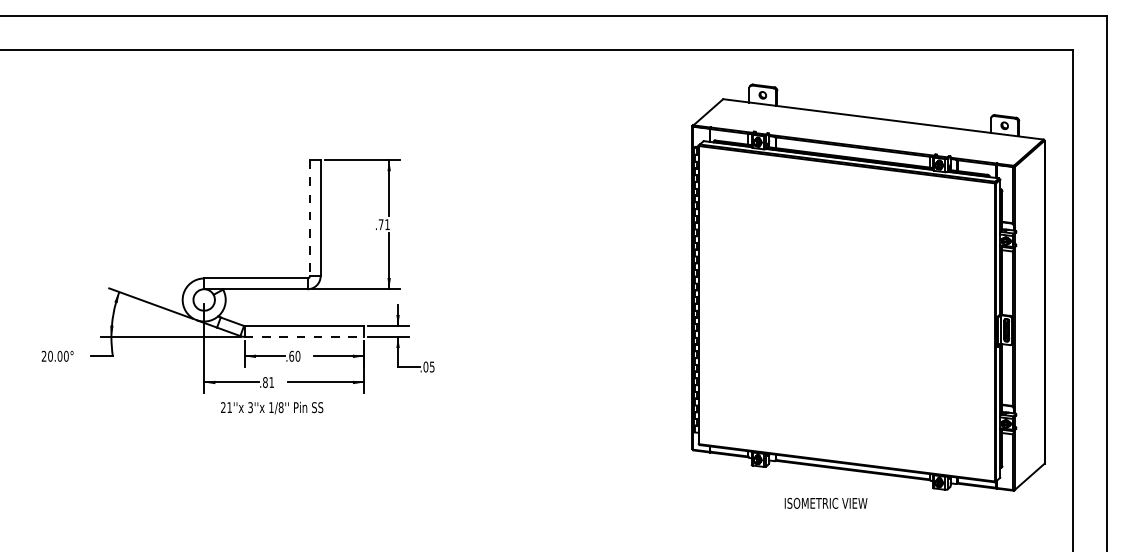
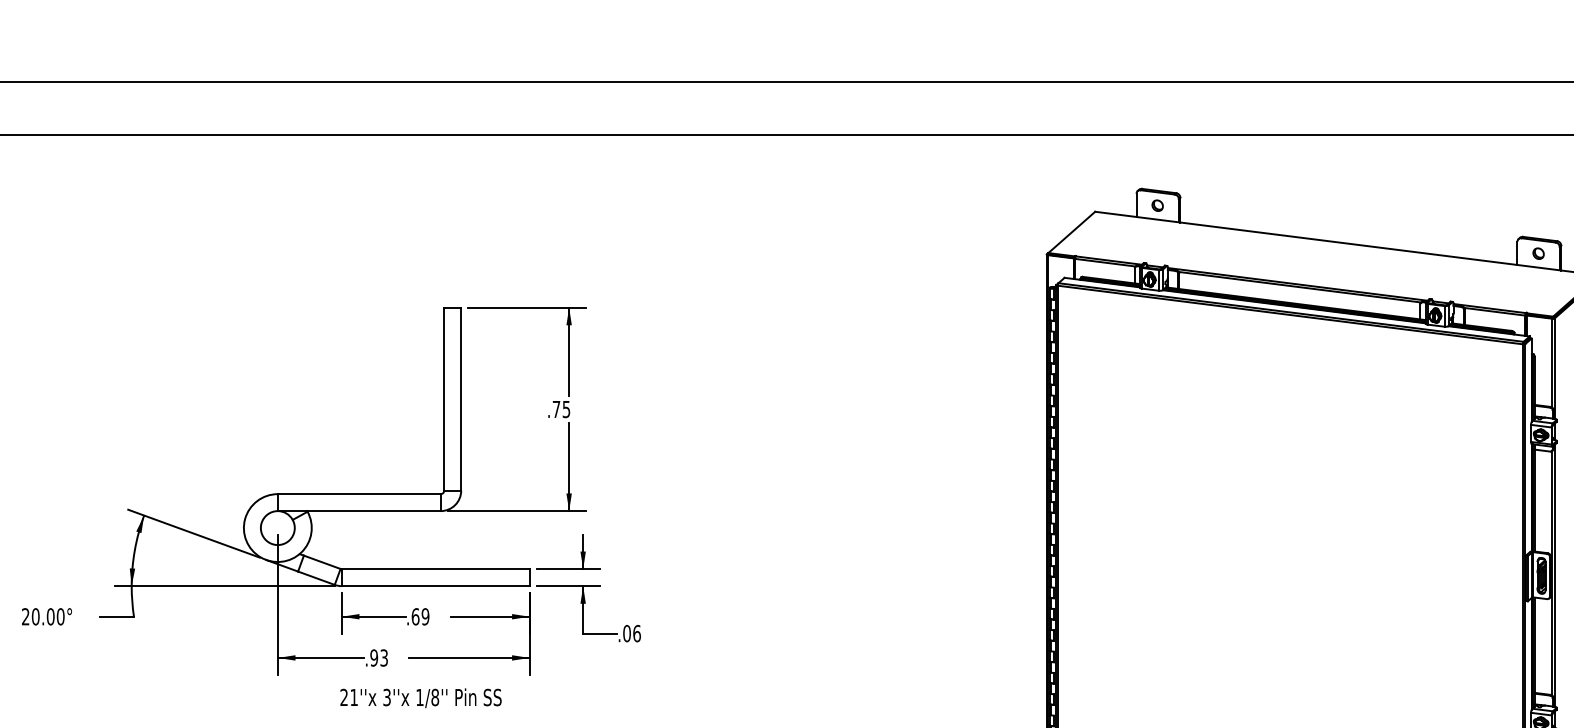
line: (309, 218) -> (443, 399), dashed -> solid
text: (387, 224) -> (566, 409), .71 -> .75
line: (304, 336) -> (435, 585), dashed -> solid
text: (297, 356) -> (424, 617), .60 -> .69
text: (431, 366) -> (635, 632), .05 -> .06
text: (268, 382) -> (379, 657), .81 -> .93
text: (272, 407) -> (421, 697), moved

